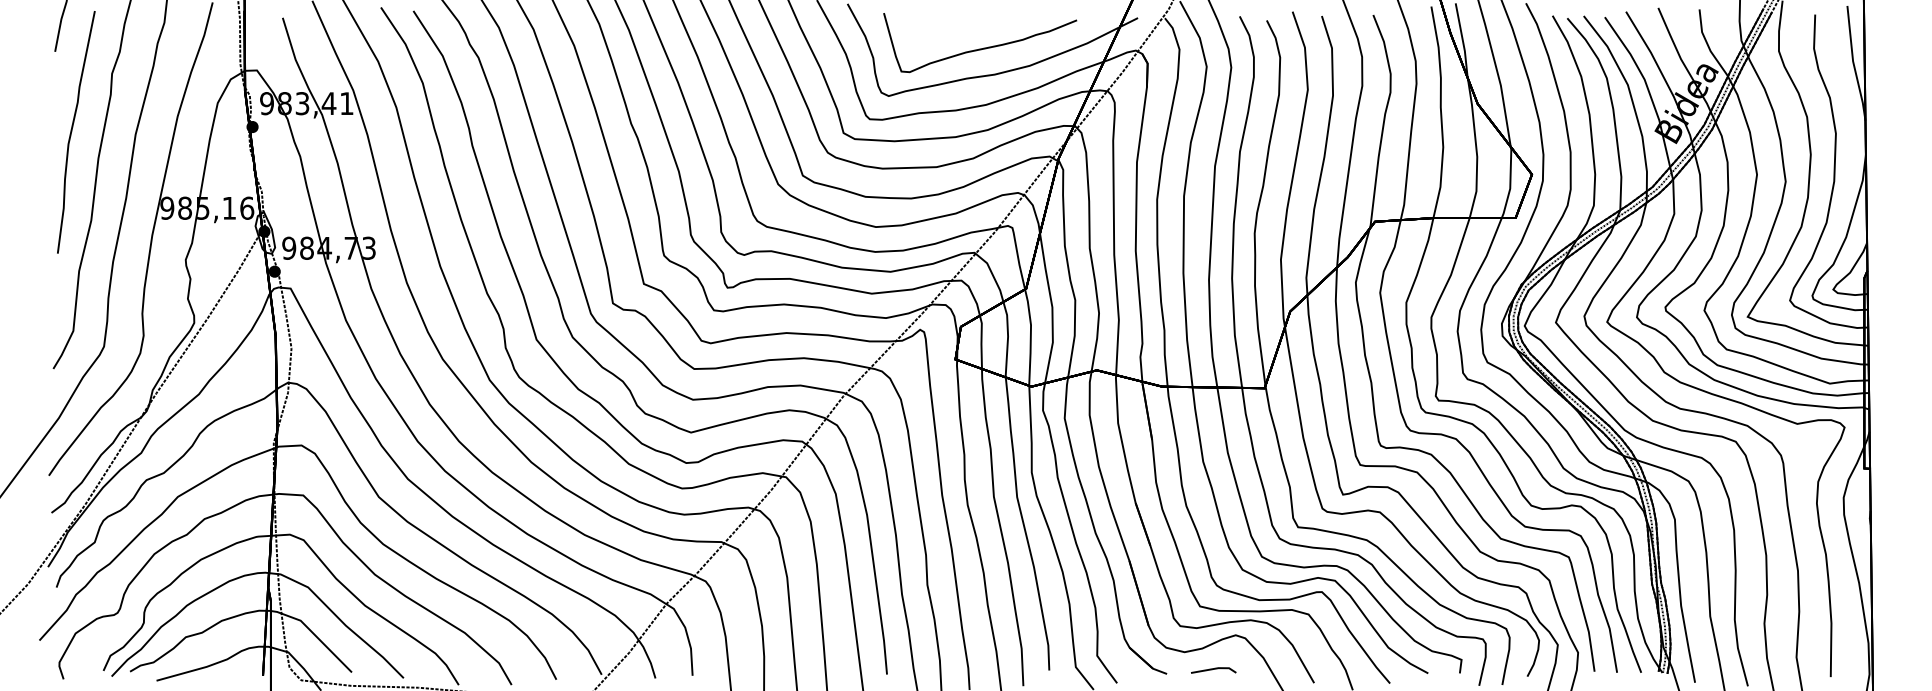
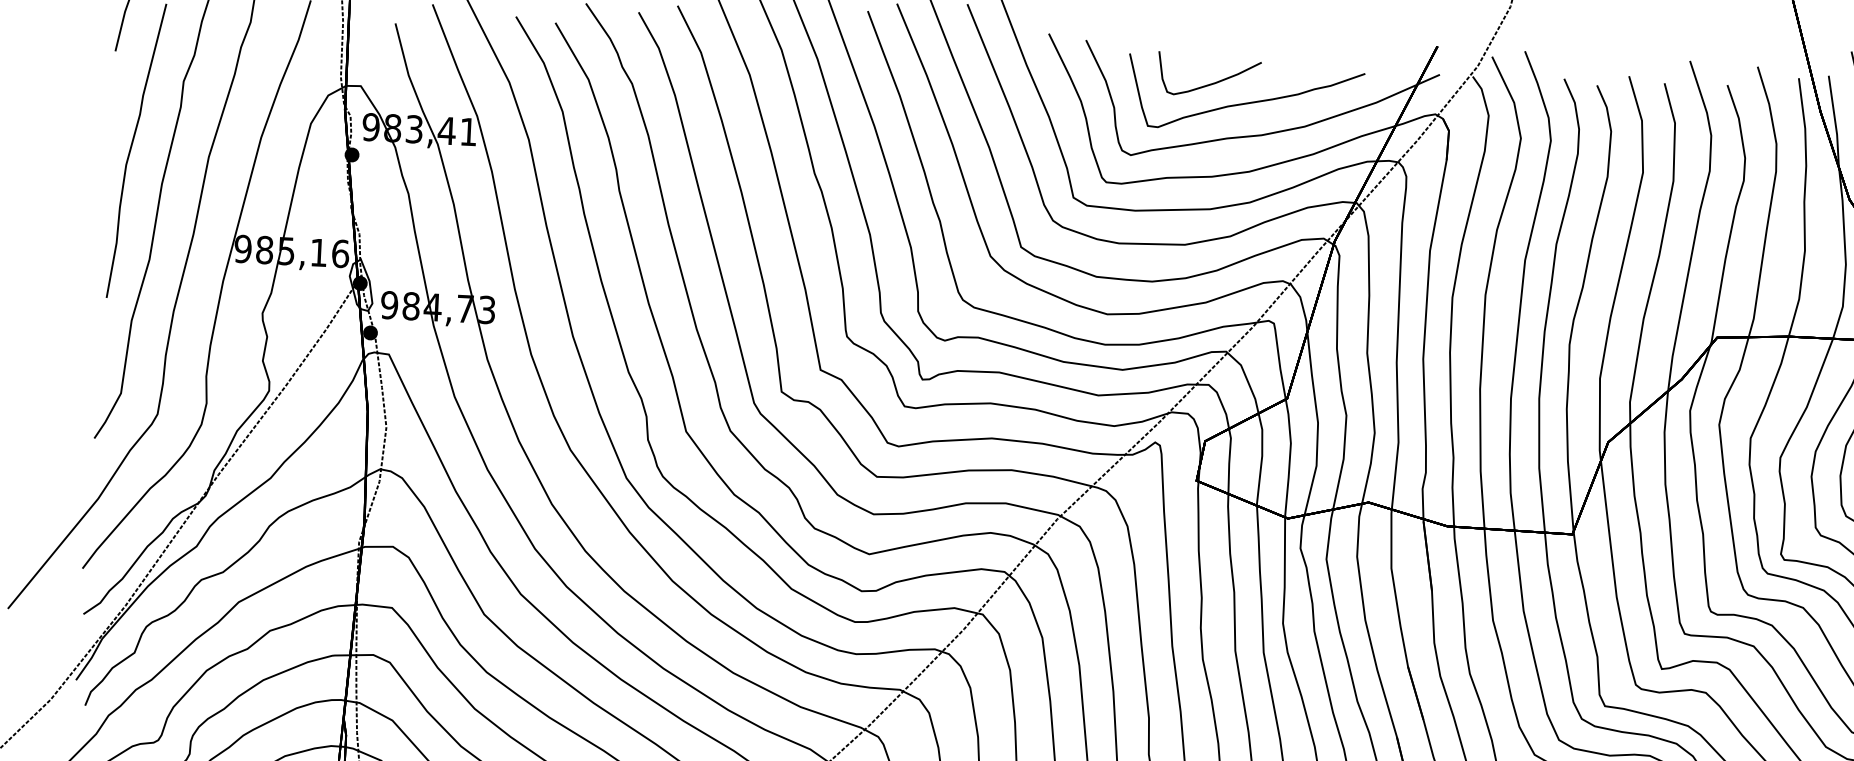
part: (952, 33) -> (1212, 82), added

